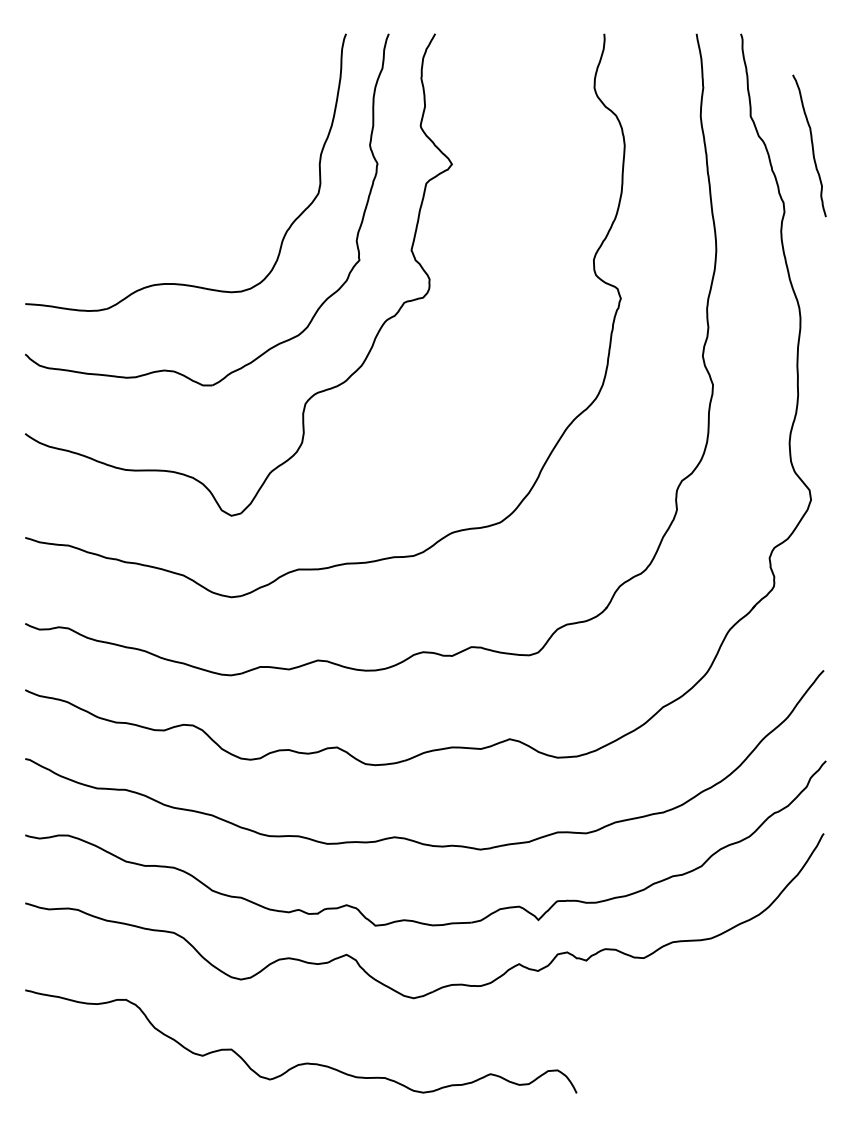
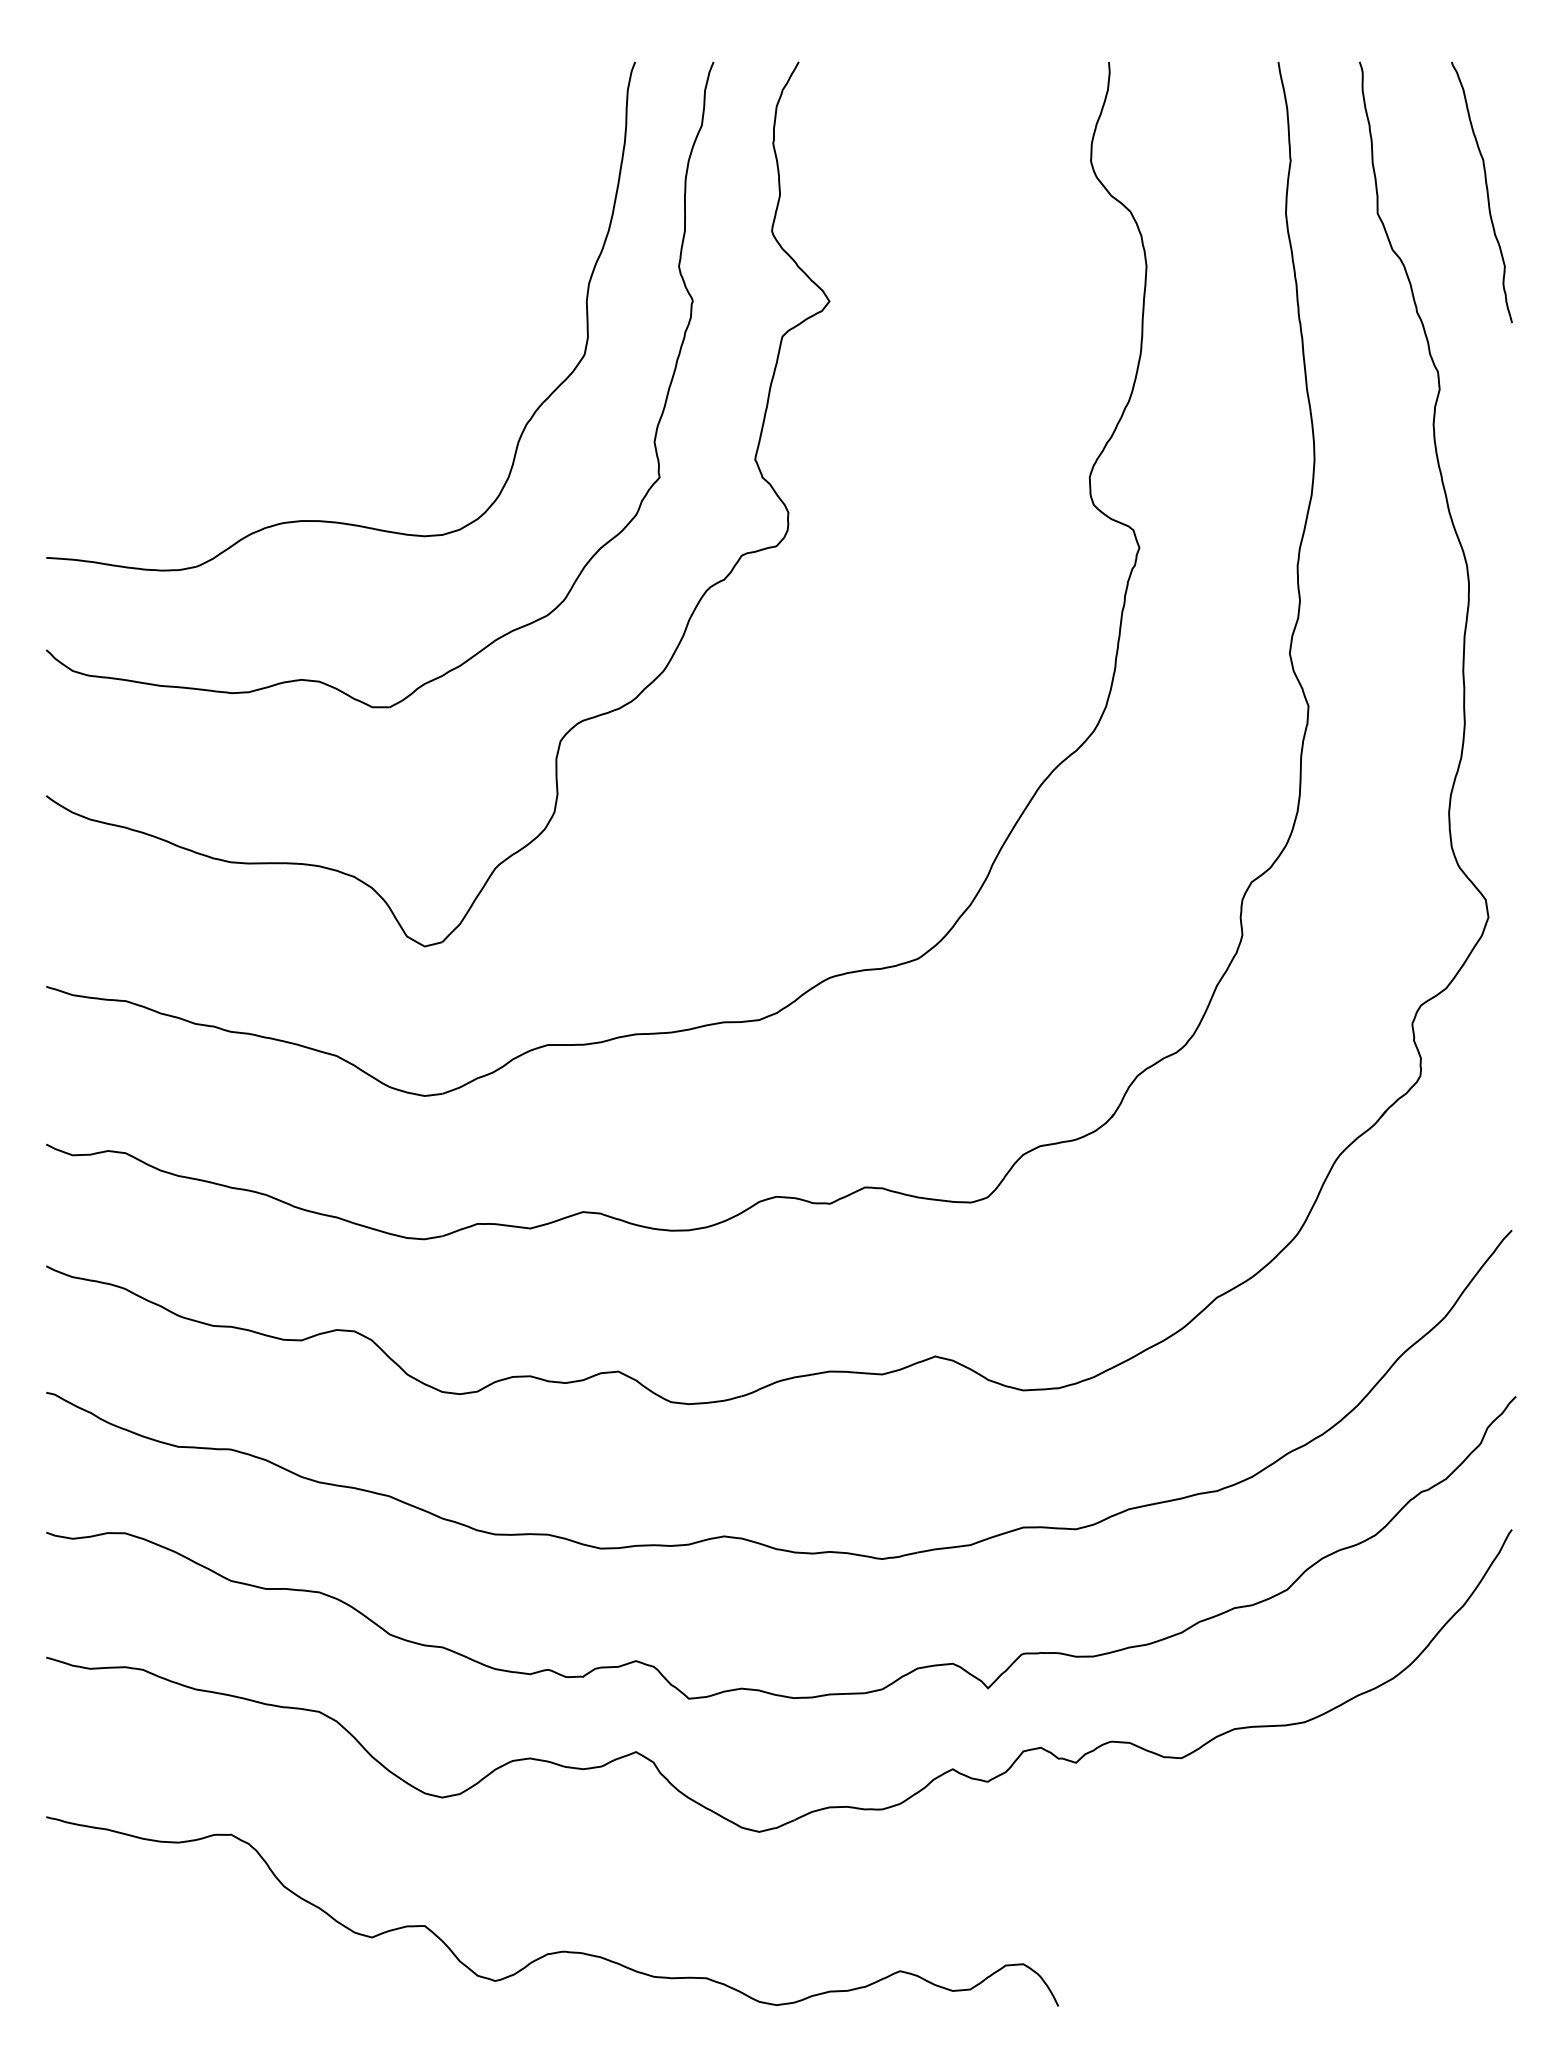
curve: (811, 145) -> (1485, 191), moved

